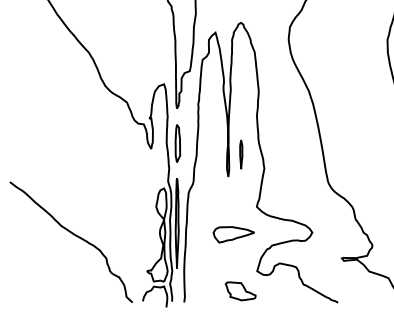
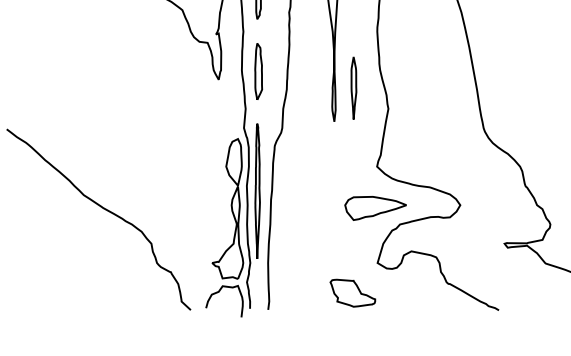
part: (240, 154) -> (352, 88), size x1.43
part: (233, 234) -> (375, 207), moved

